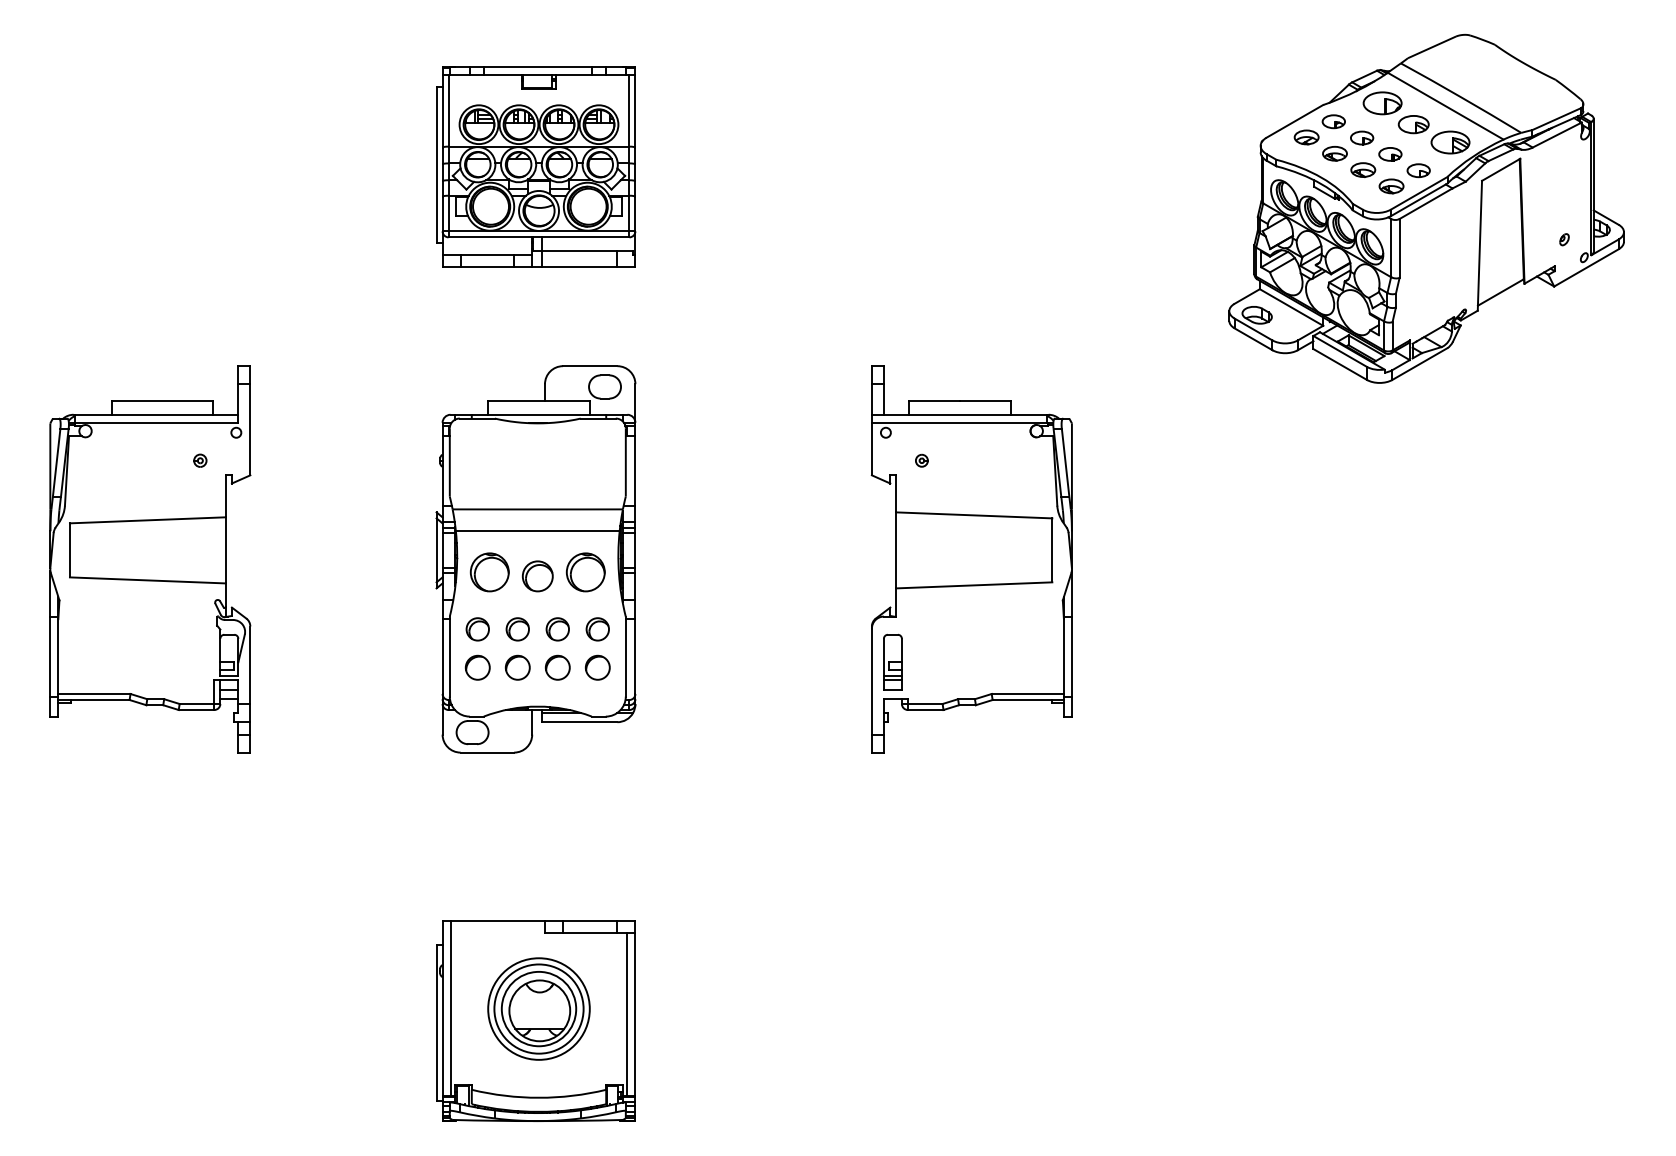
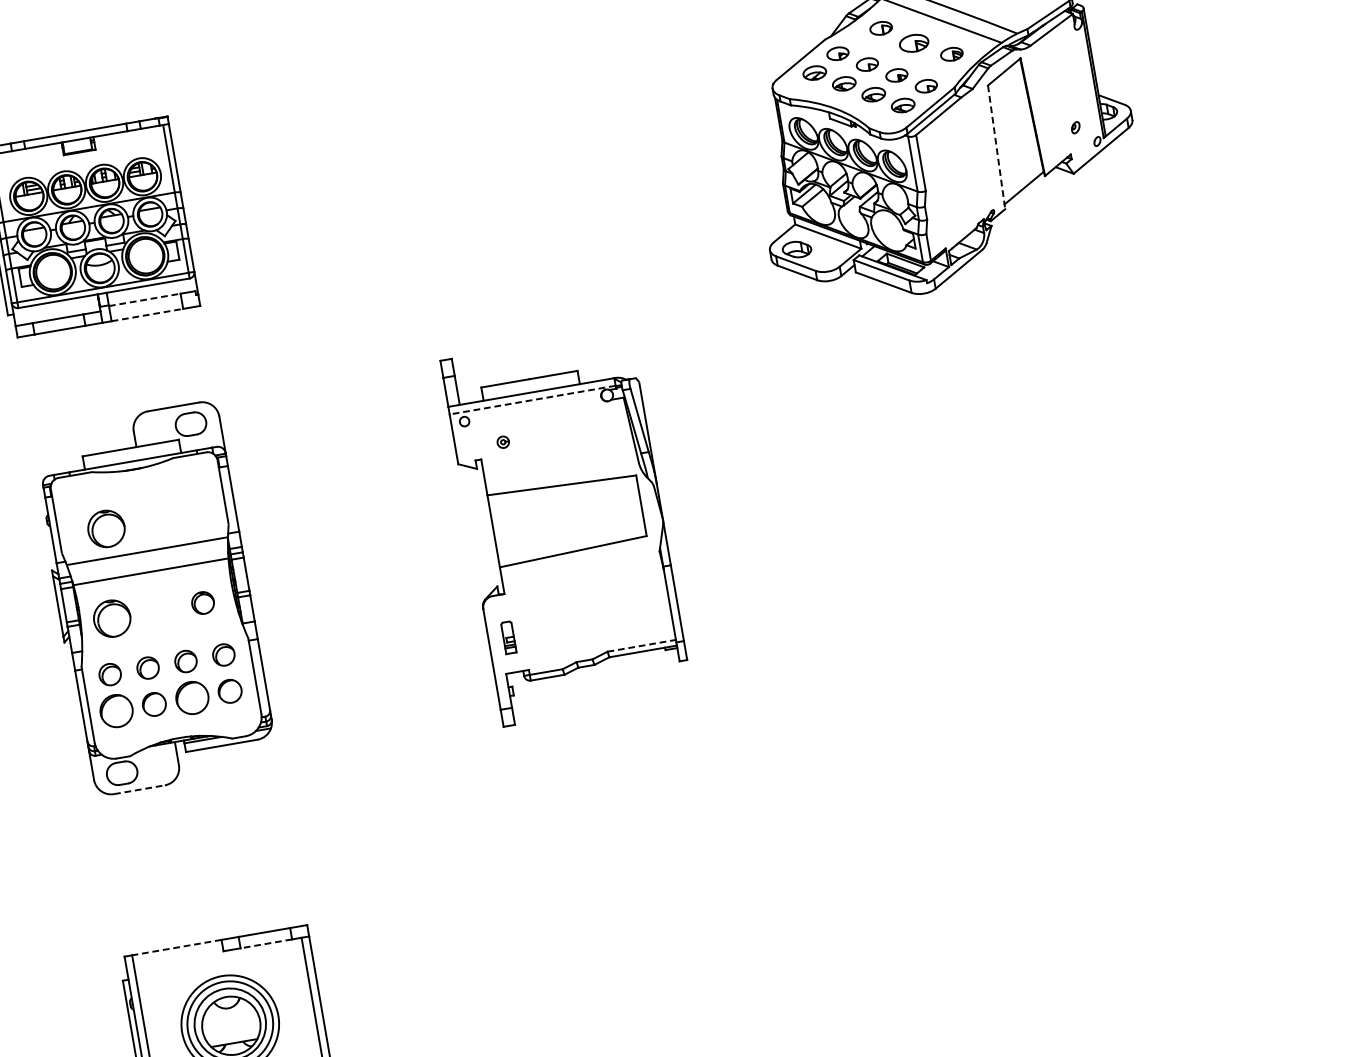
part: (1382, 103) -> (881, 28), size x0.6
part: (1450, 142) -> (951, 54), size x0.6
line: (1479, 245) -> (996, 147), solid -> dashed
line: (579, 251) -> (144, 300), solid -> dashed
line: (579, 267) -> (147, 315), solid -> dashed
line: (959, 422) -> (532, 399), solid -> dashed
part: (499, 479) -> (106, 529), added
part: (585, 572) -> (202, 603), size x0.6
part: (537, 576) -> (158, 614), removed
part: (892, 661) -> (508, 637), size x0.6
part: (477, 667) -> (116, 710), size x1.4
part: (557, 667) -> (191, 697), size x1.4
line: (1028, 694) -> (642, 646), solid -> dashed
line: (487, 752) -> (139, 789), solid -> dashed
line: (497, 921) -> (176, 948), solid -> dashed
line: (589, 933) -> (265, 944), solid -> dashed

